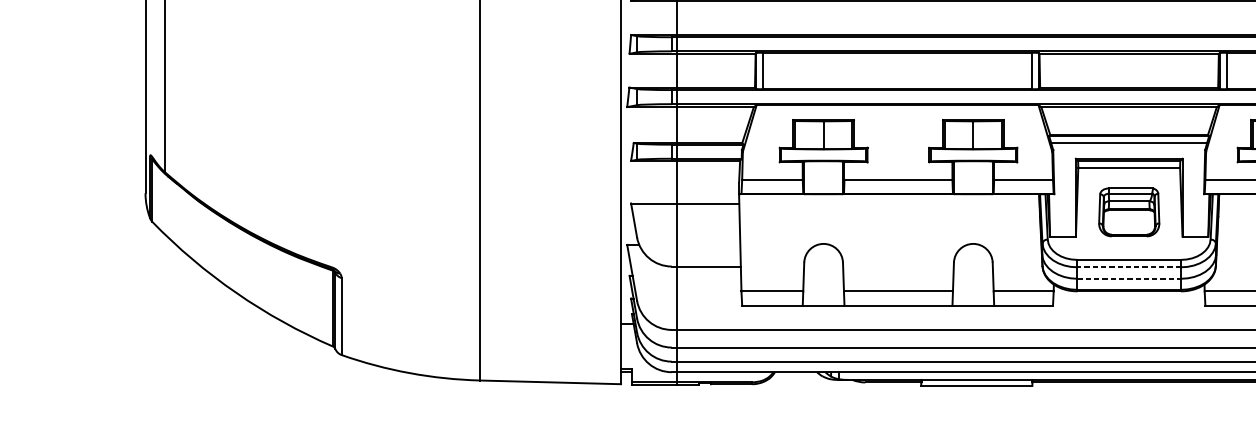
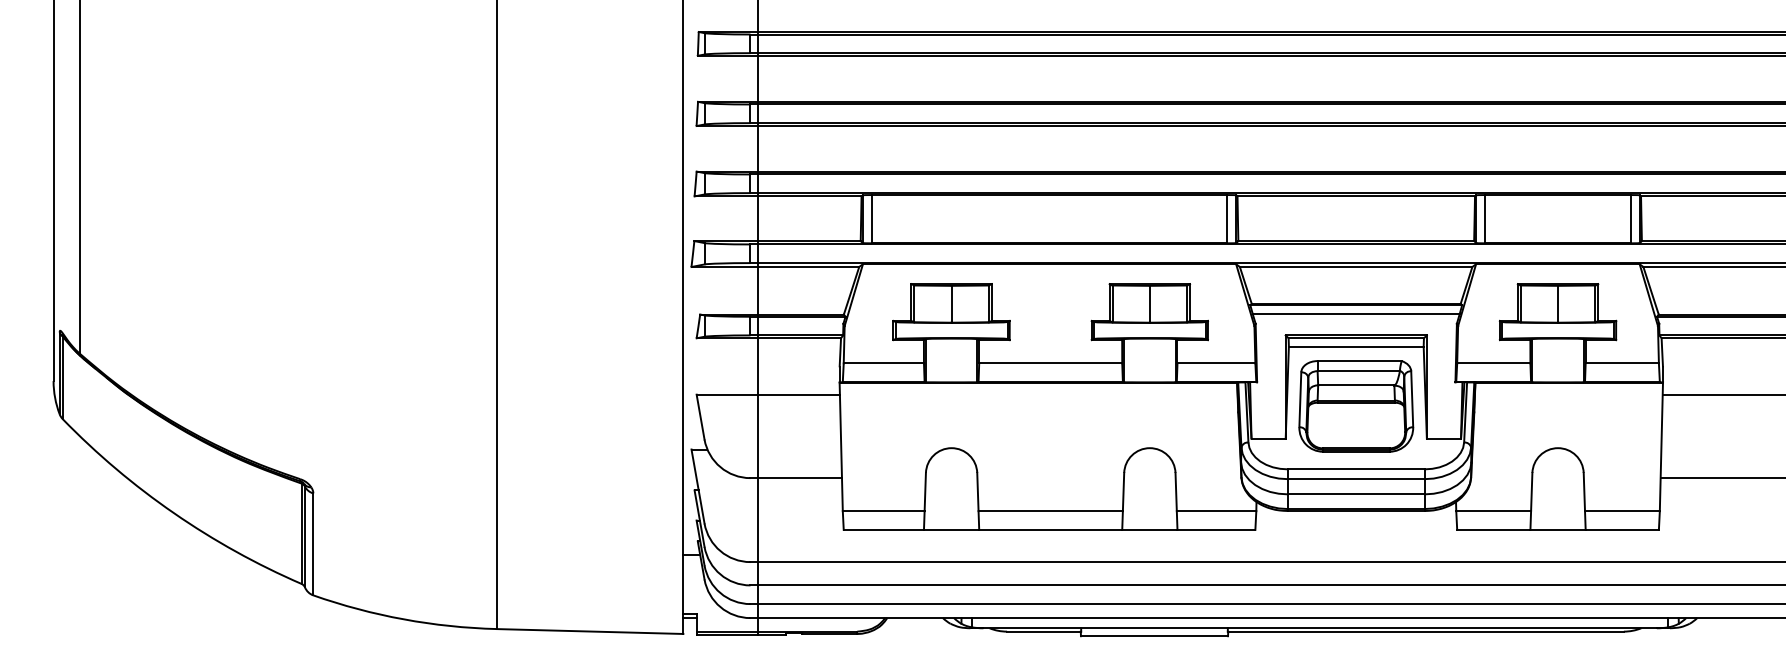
part: (1129, 212) -> (1356, 406), size x1.43
line: (1129, 267) -> (1356, 479), dashed -> solid
line: (1129, 278) -> (1356, 494), dashed -> solid

